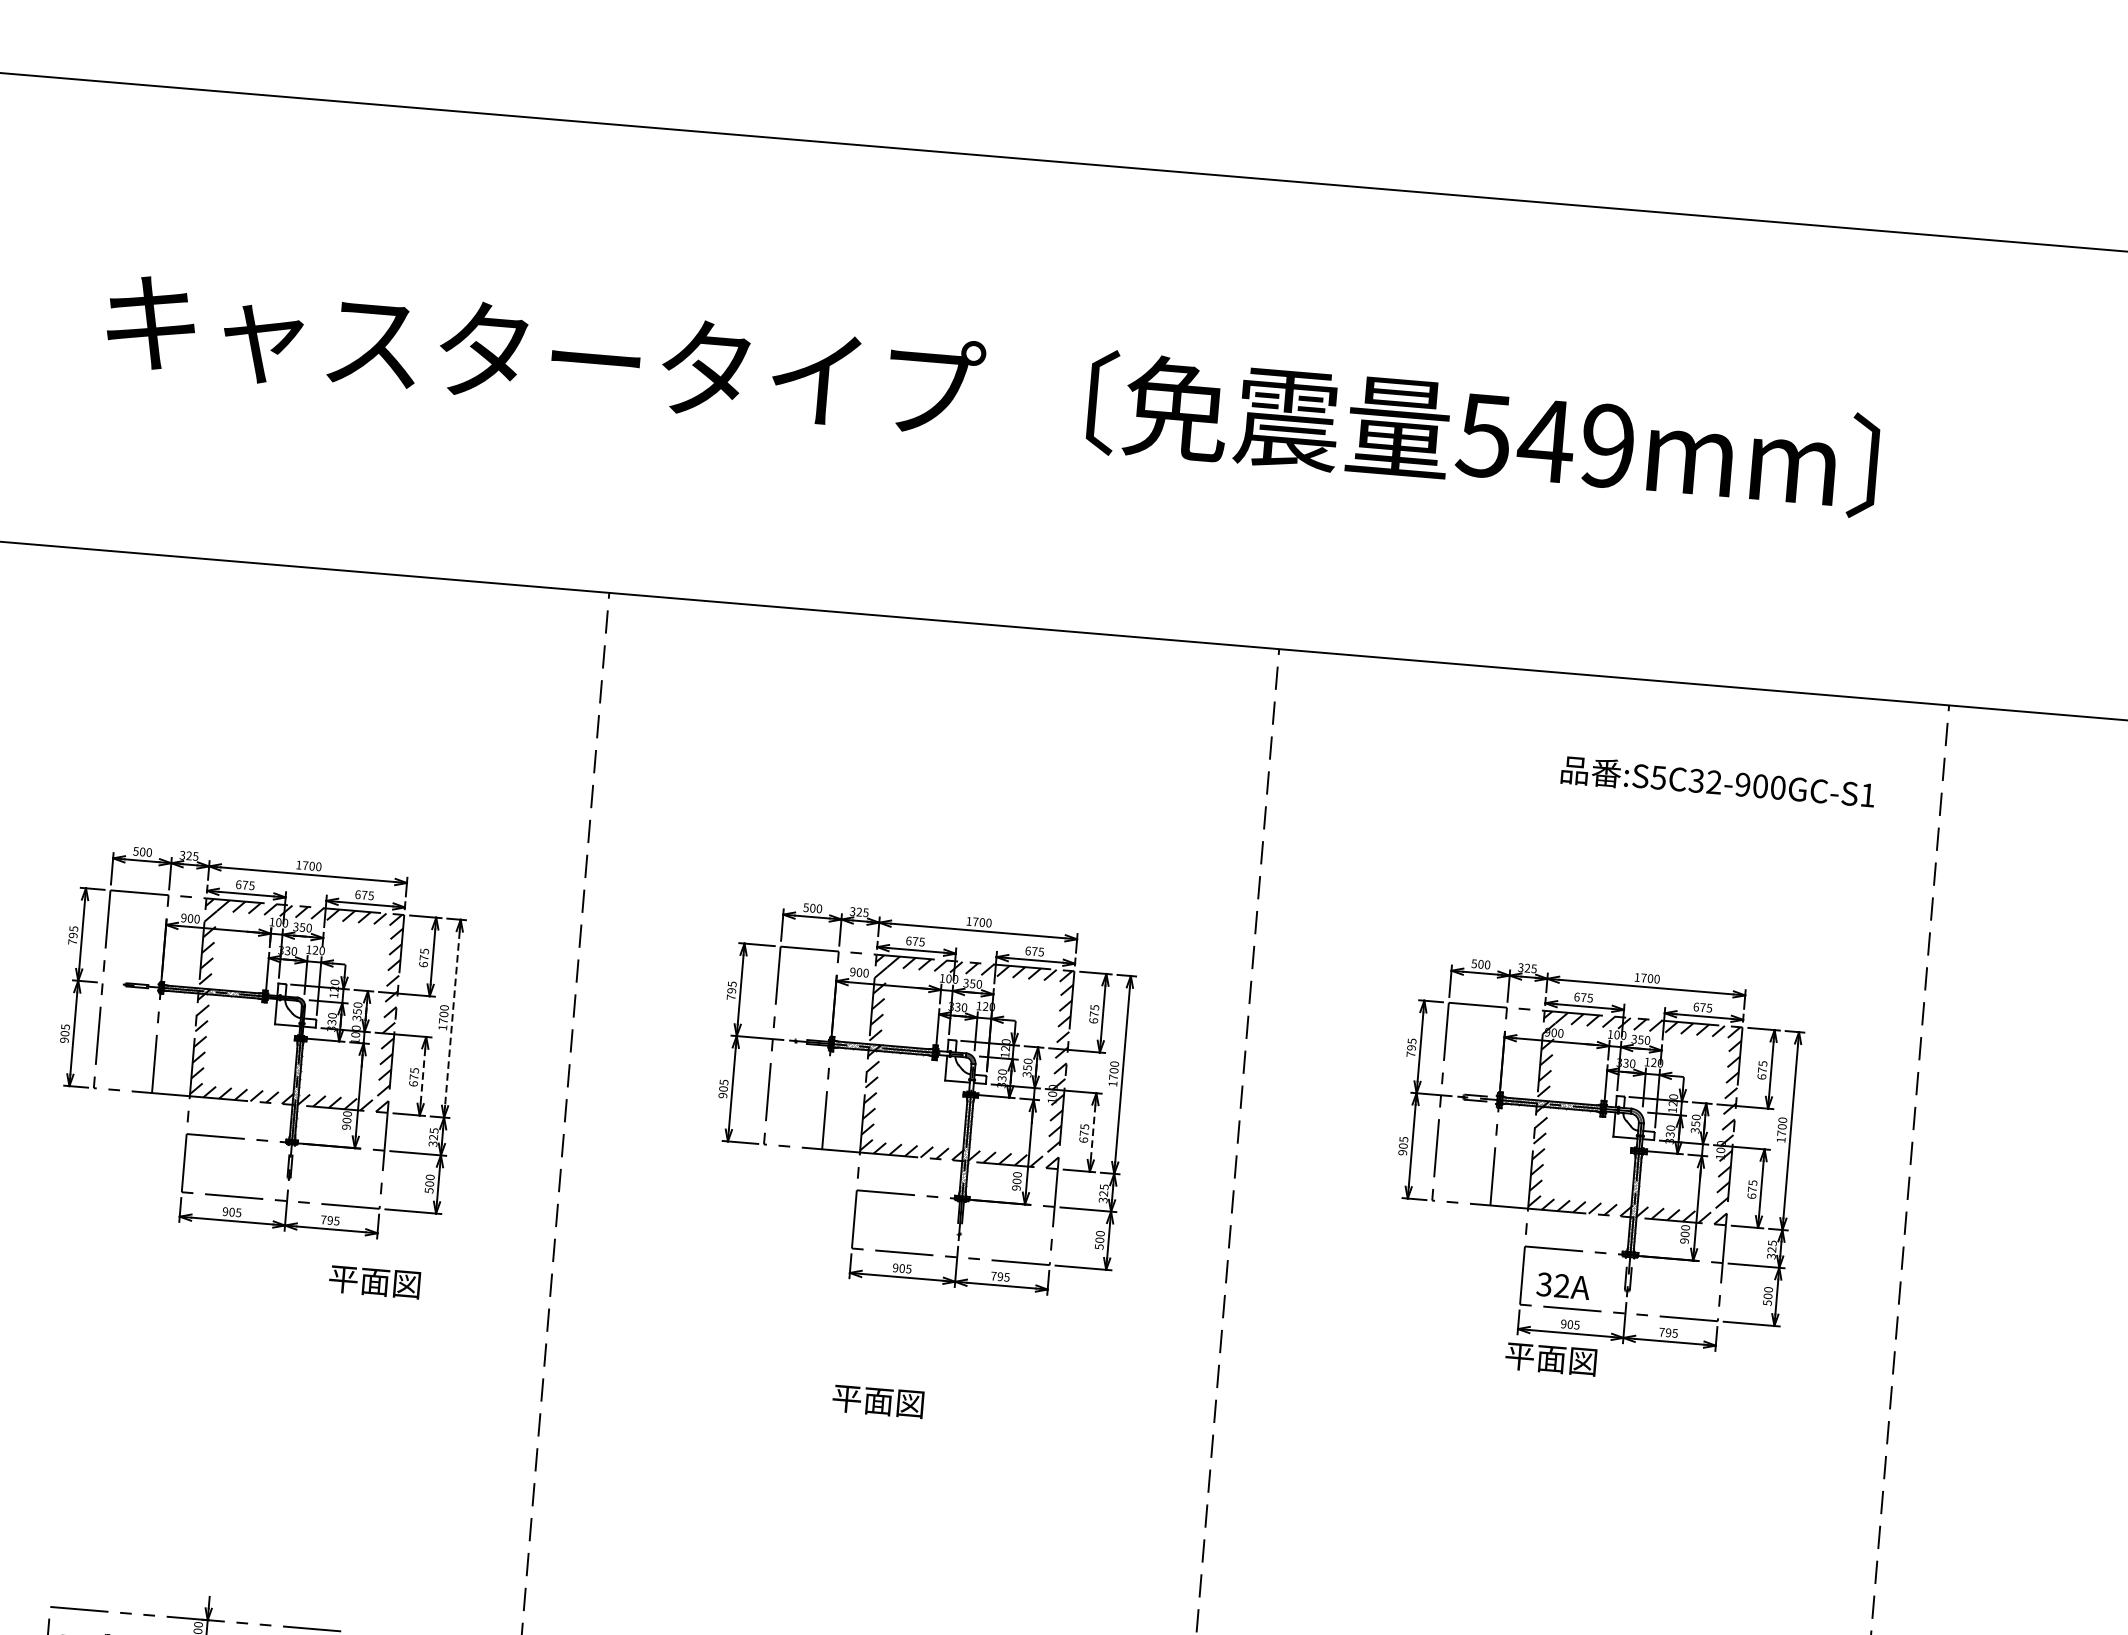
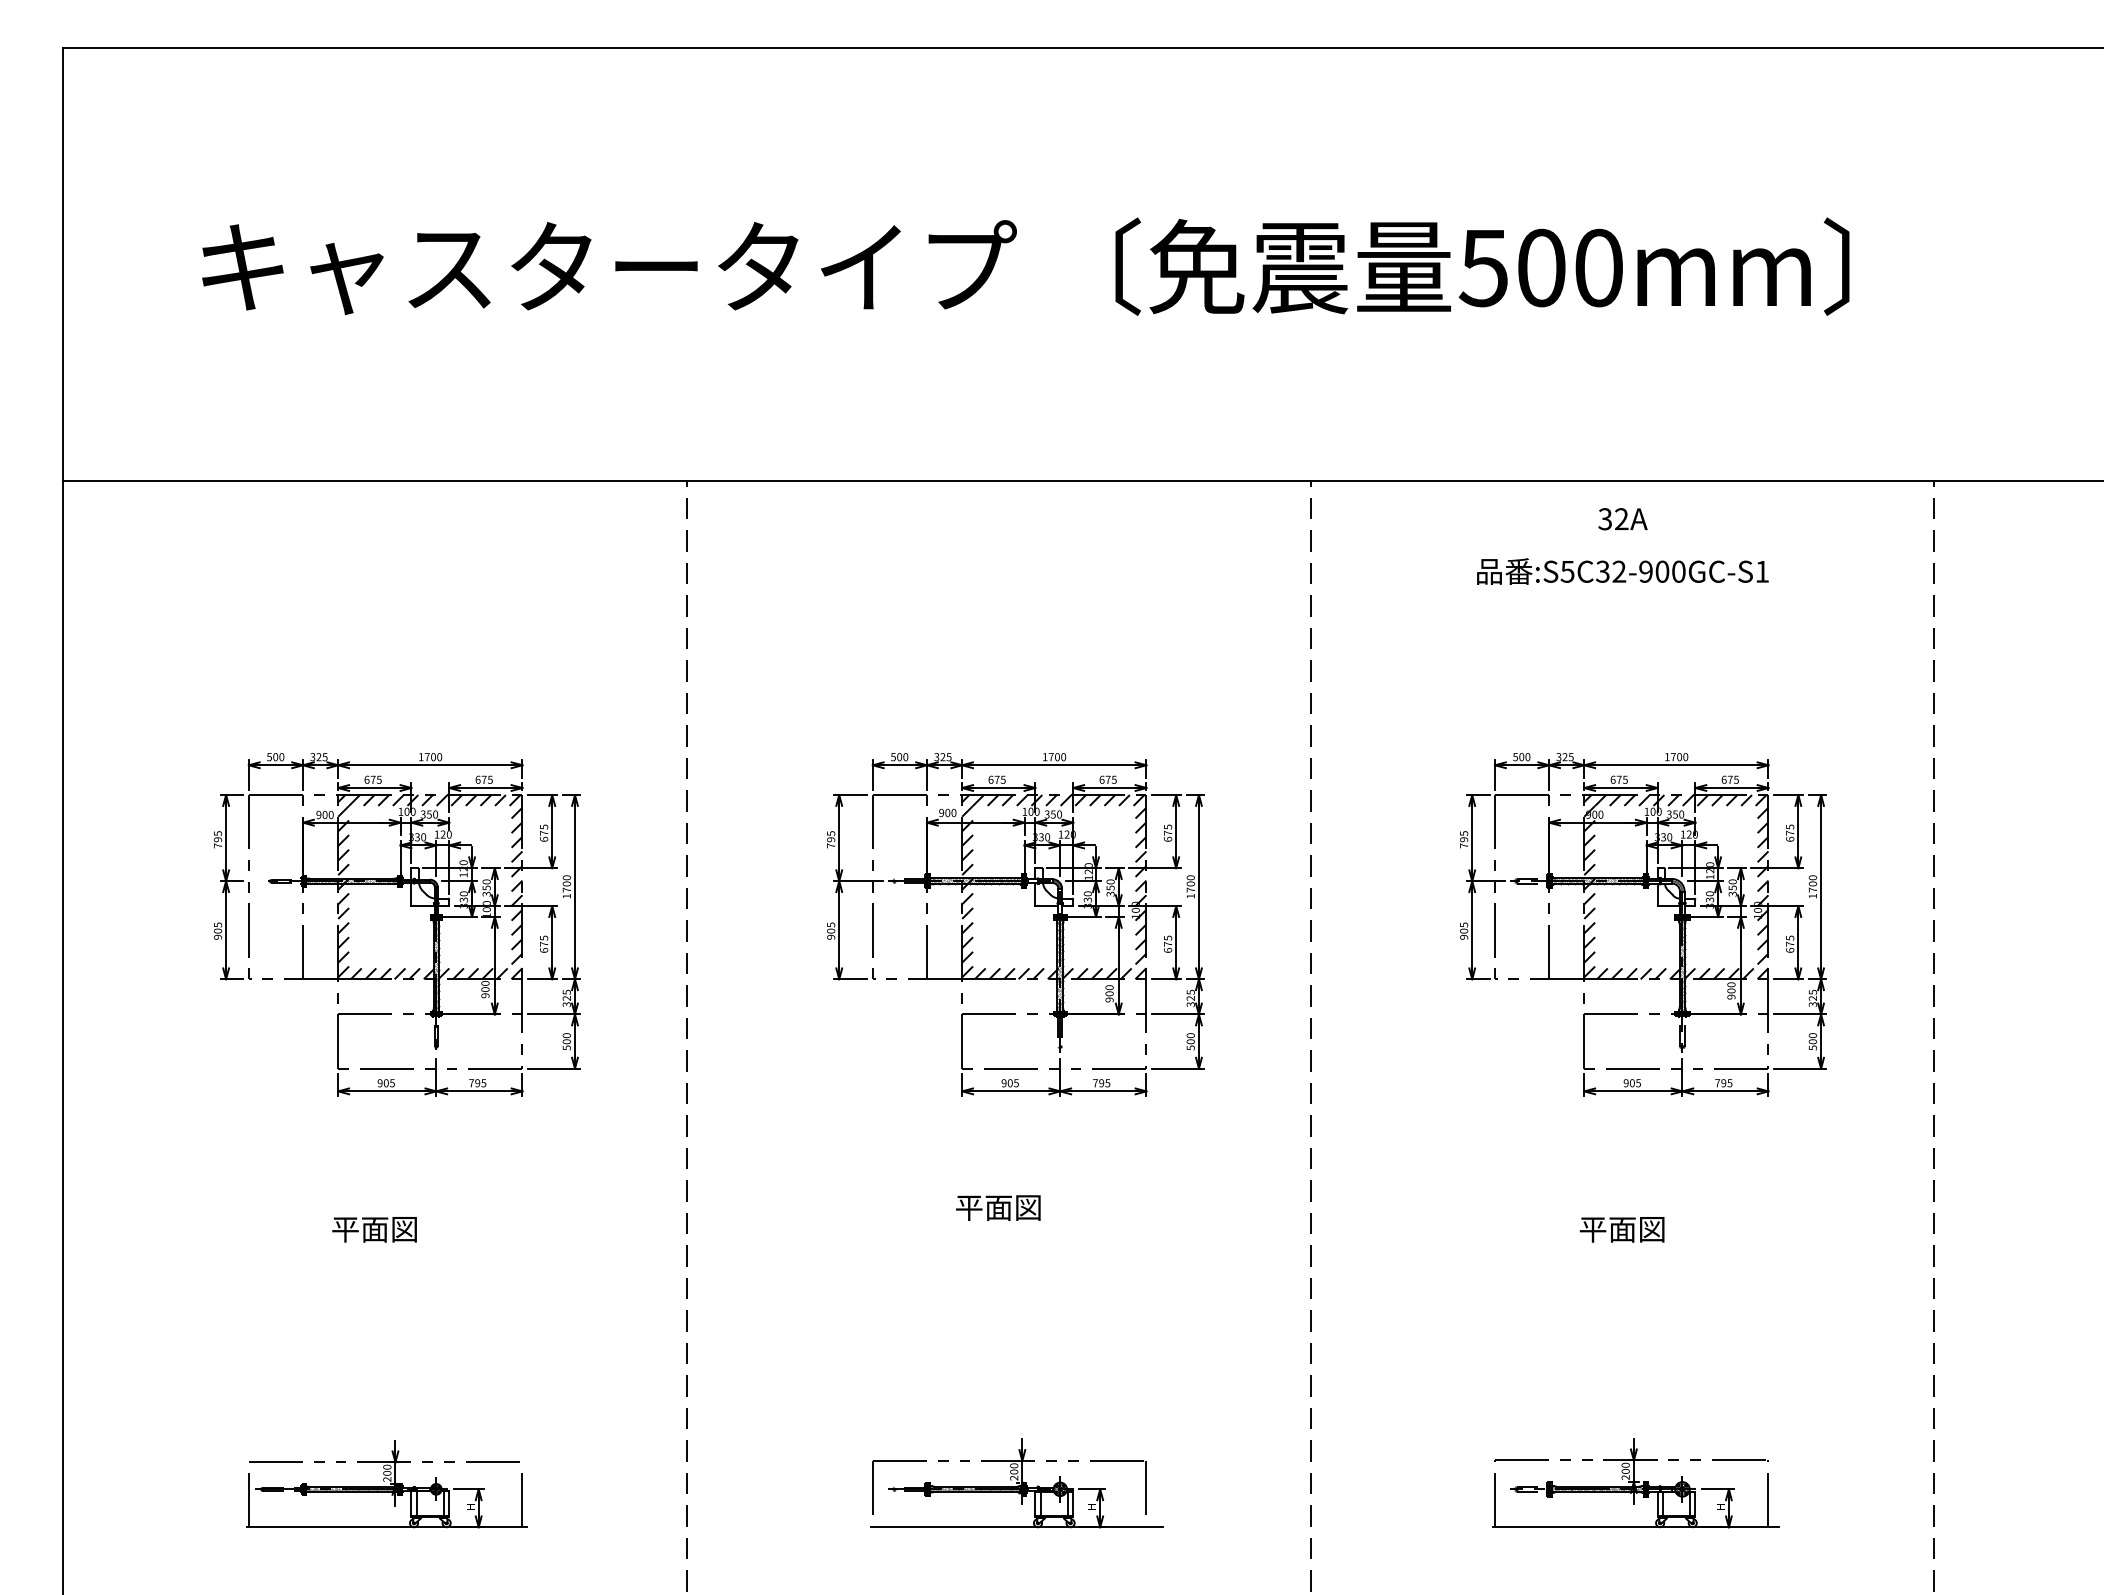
text: (1575, 442) -> (1568, 267), 549mm -> 500mm
text: (1717, 782) -> (1622, 571), moved
line: (451, 1018) -> (574, 887), dashed -> solid
line: (423, 1076) -> (552, 942), dashed -> solid
line: (1093, 1132) -> (1176, 942), dashed -> solid
text: (374, 1281) -> (374, 1229), moved
text: (1562, 1286) -> (1622, 519), moved
text: (1550, 1358) -> (1621, 1229), moved

